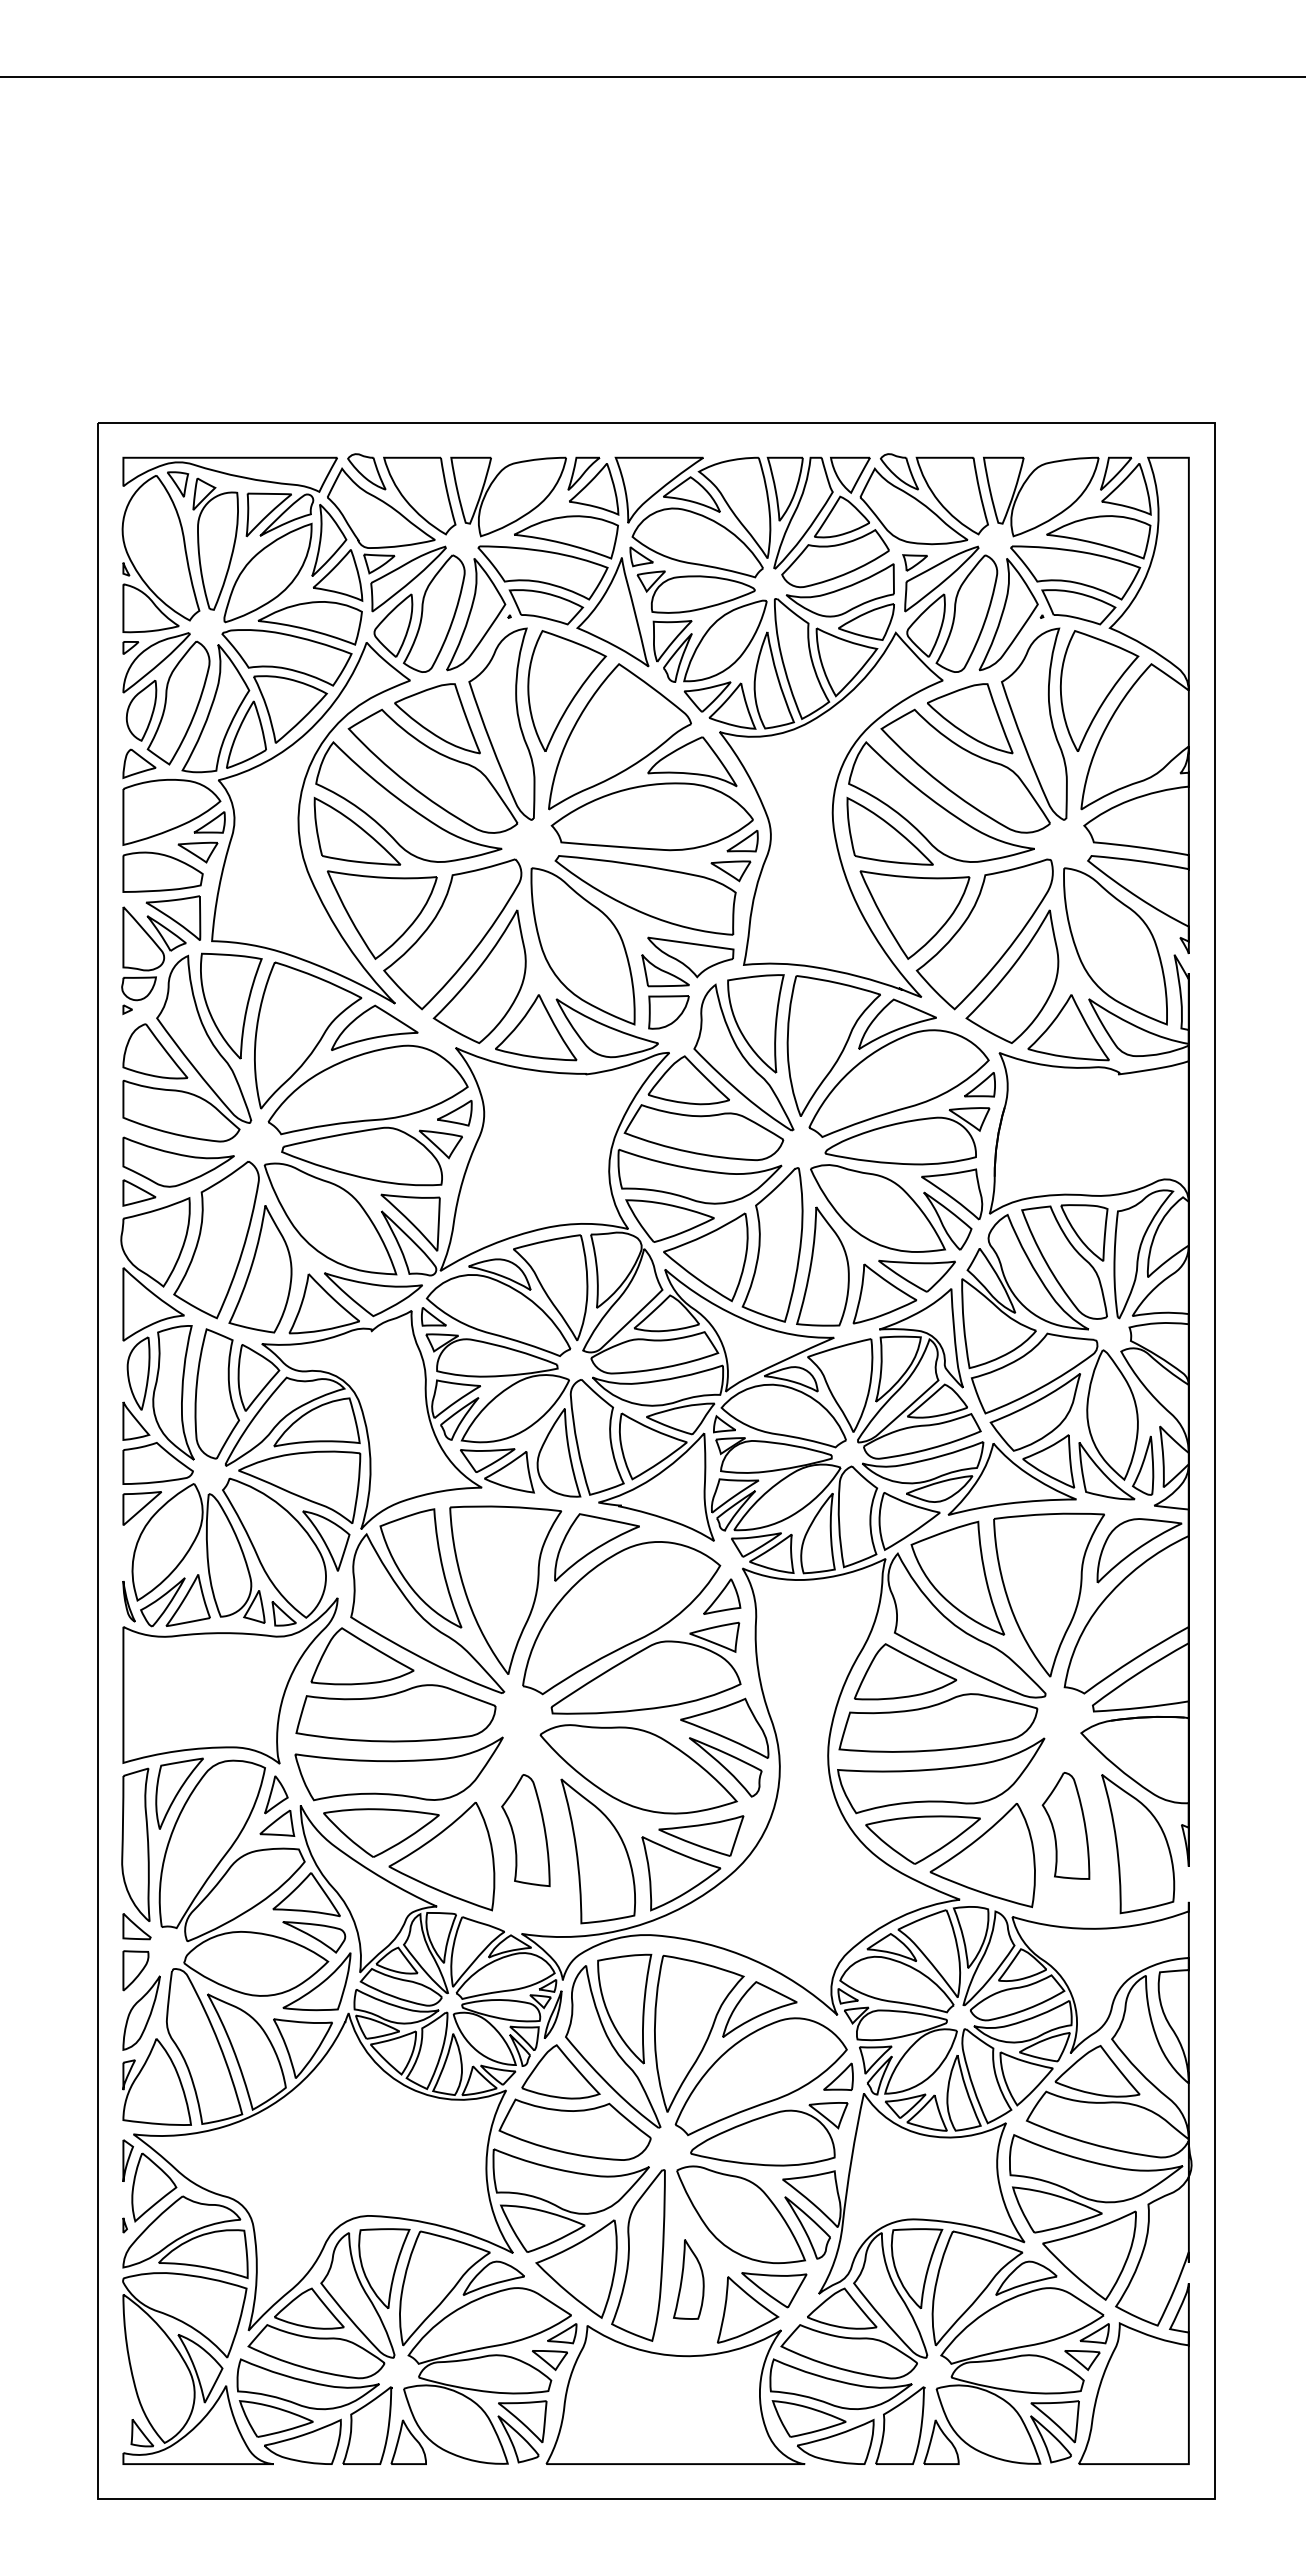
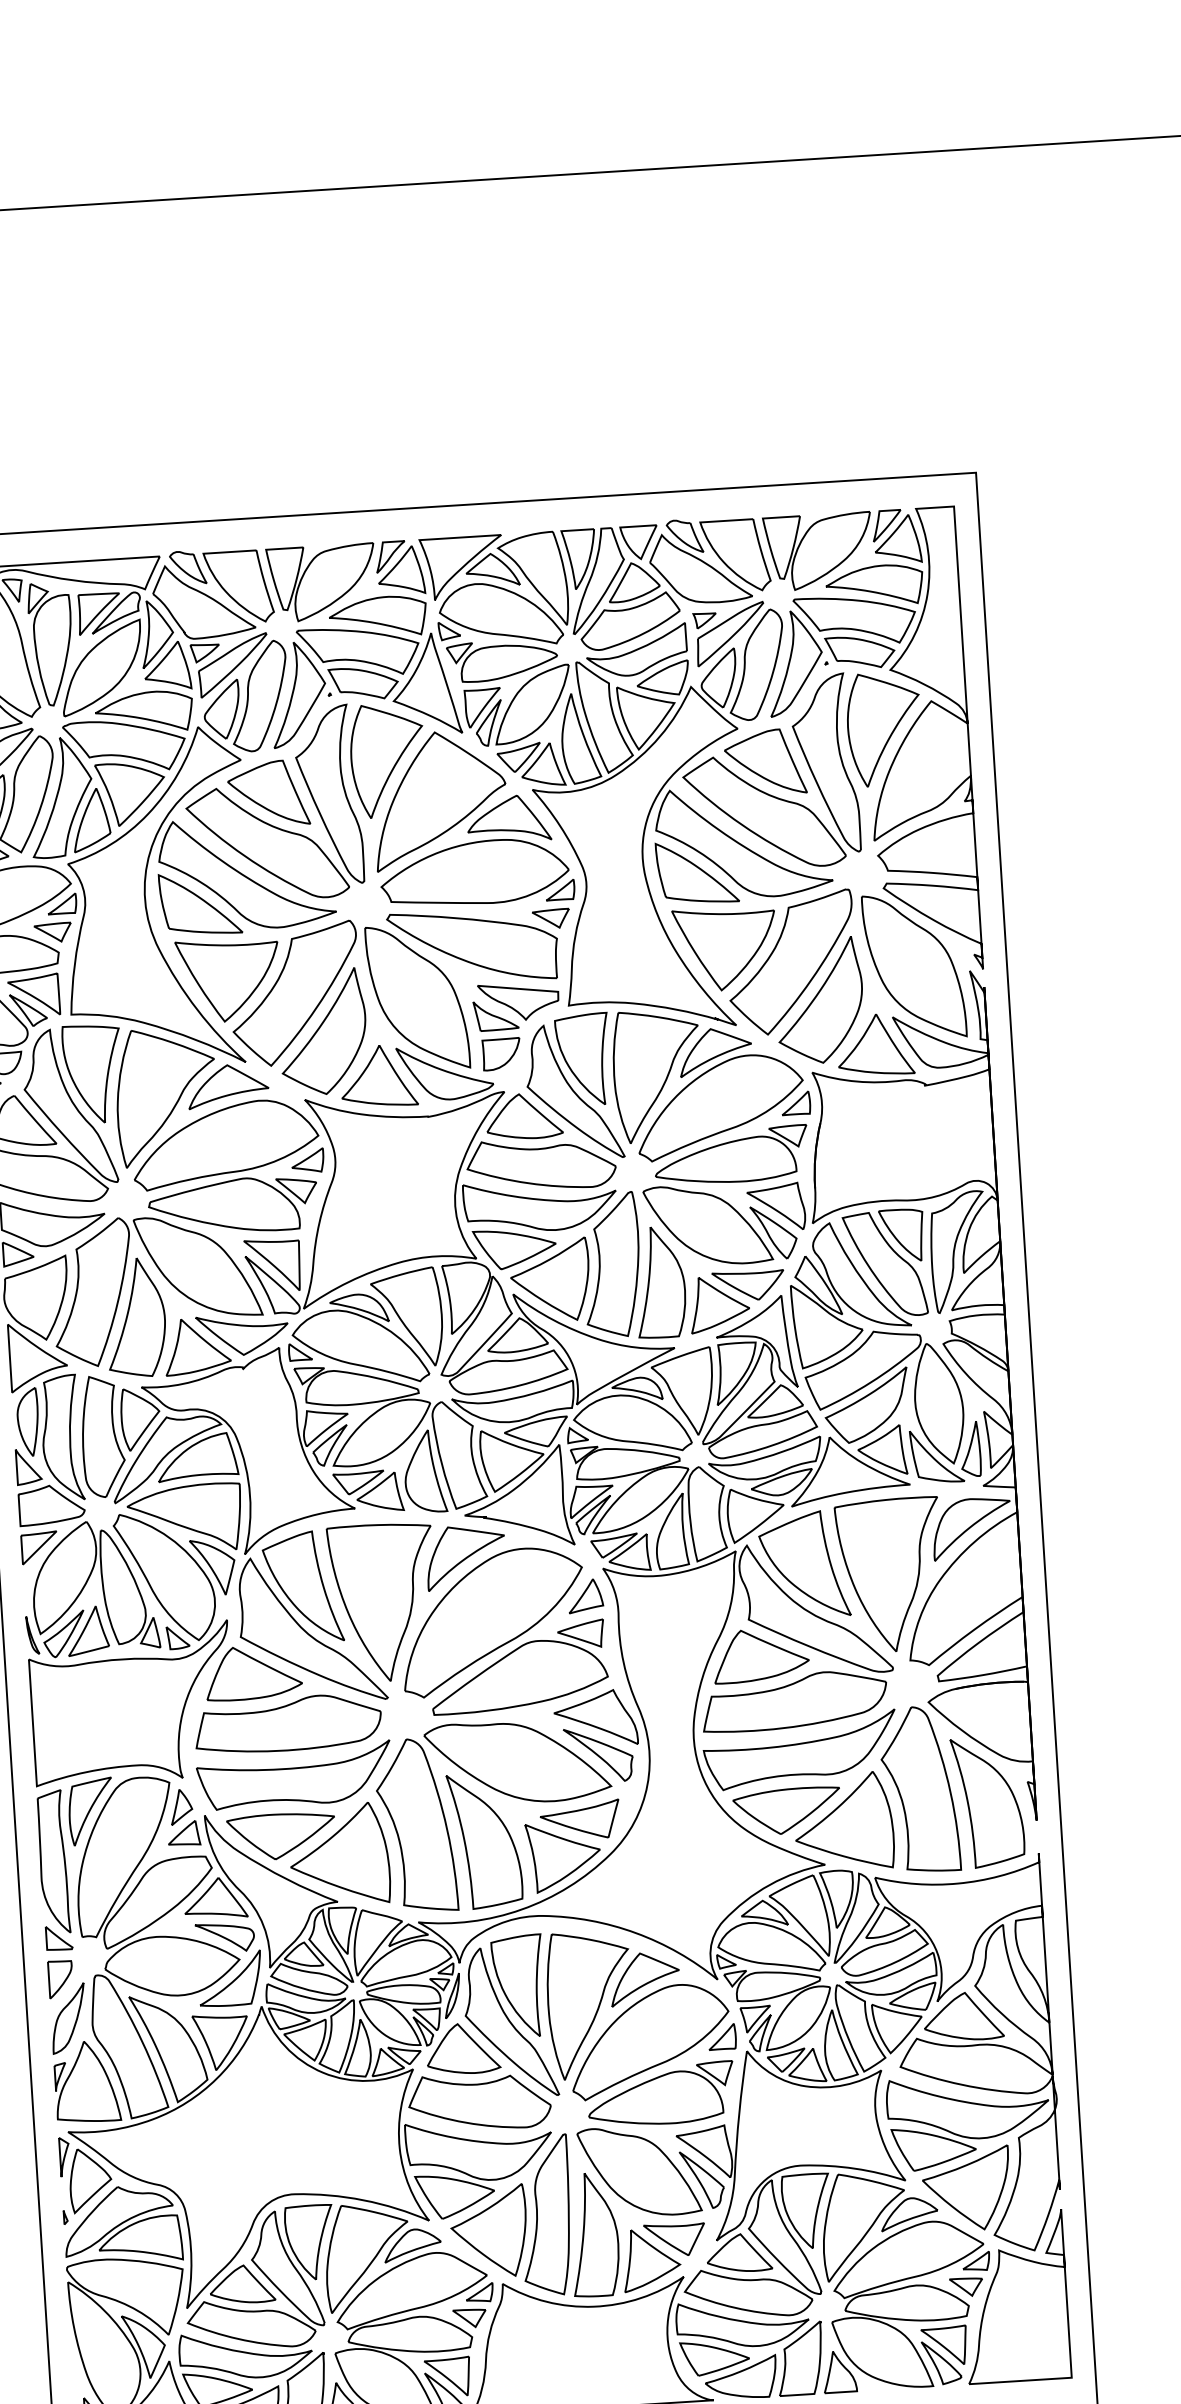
part: (1065, 1825) -> (919, 1789), size x1.67
part: (525, 1830) -> (415, 1825), size x1.67
part: (688, 2279) -> (594, 2234), size x1.67

